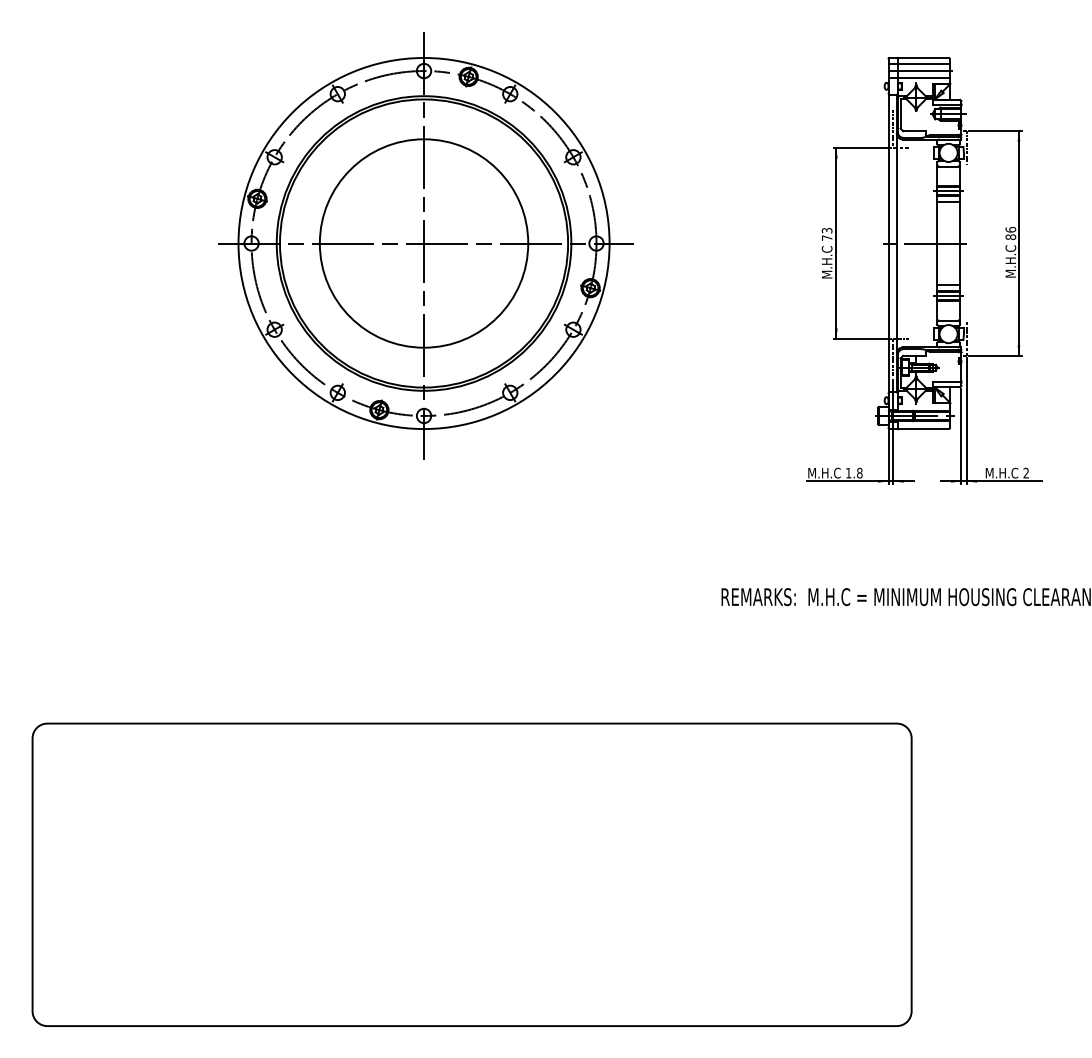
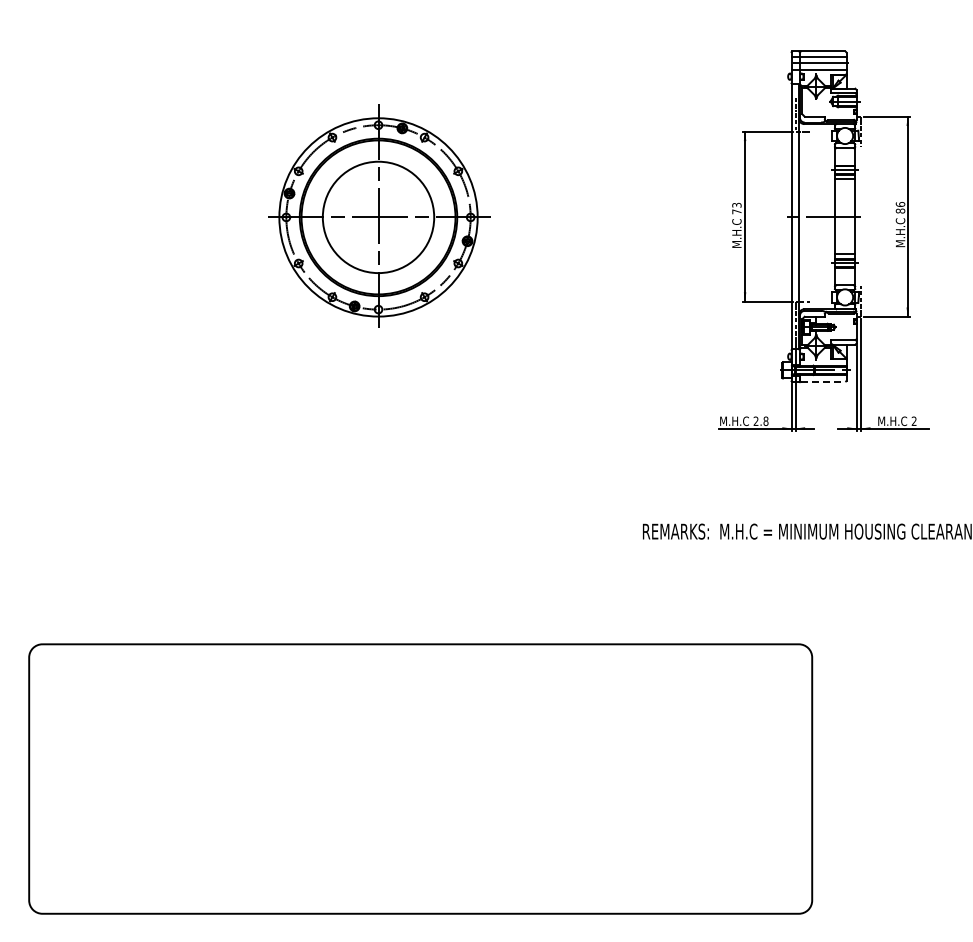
part: (425, 245) -> (379, 218), size x0.6
line: (924, 428) -> (823, 381), solid -> dashed
text: (848, 472) -> (755, 420), 1.8 -> 2.8

